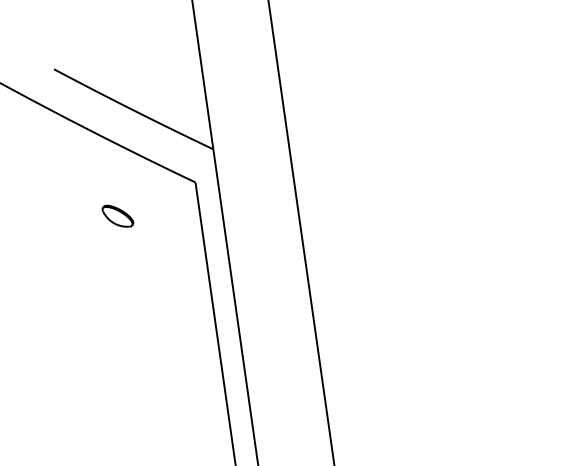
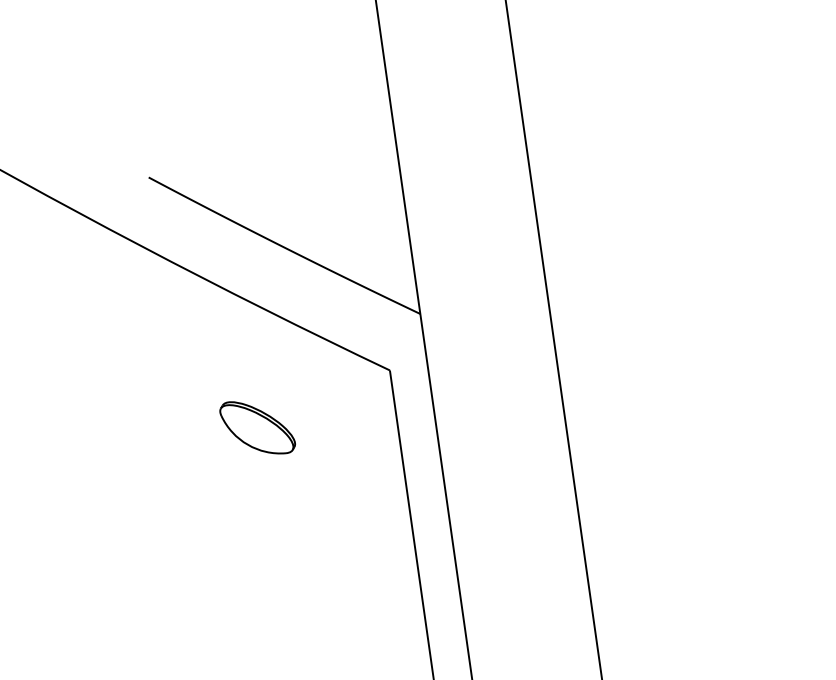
part: (117, 216) -> (256, 428), size x1.43

